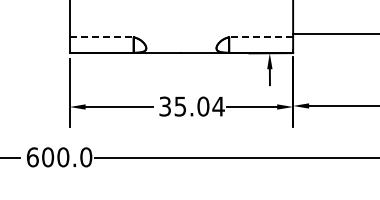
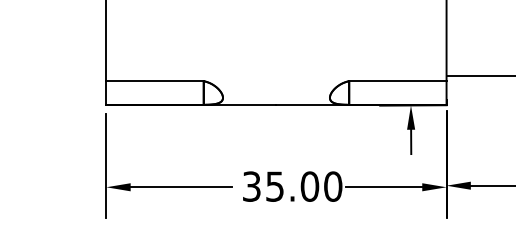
line: (101, 37) -> (154, 81), dashed -> solid
line: (261, 37) -> (398, 81), dashed -> solid
text: (218, 106) -> (332, 186), 35.04 -> 35.00

